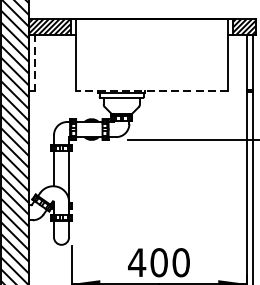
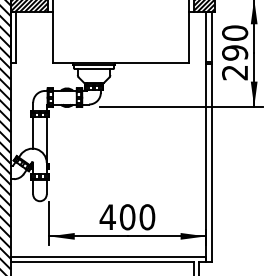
line: (35, 63) -> (16, 38), dashed -> solid
line: (151, 91) -> (120, 63), dashed -> solid

